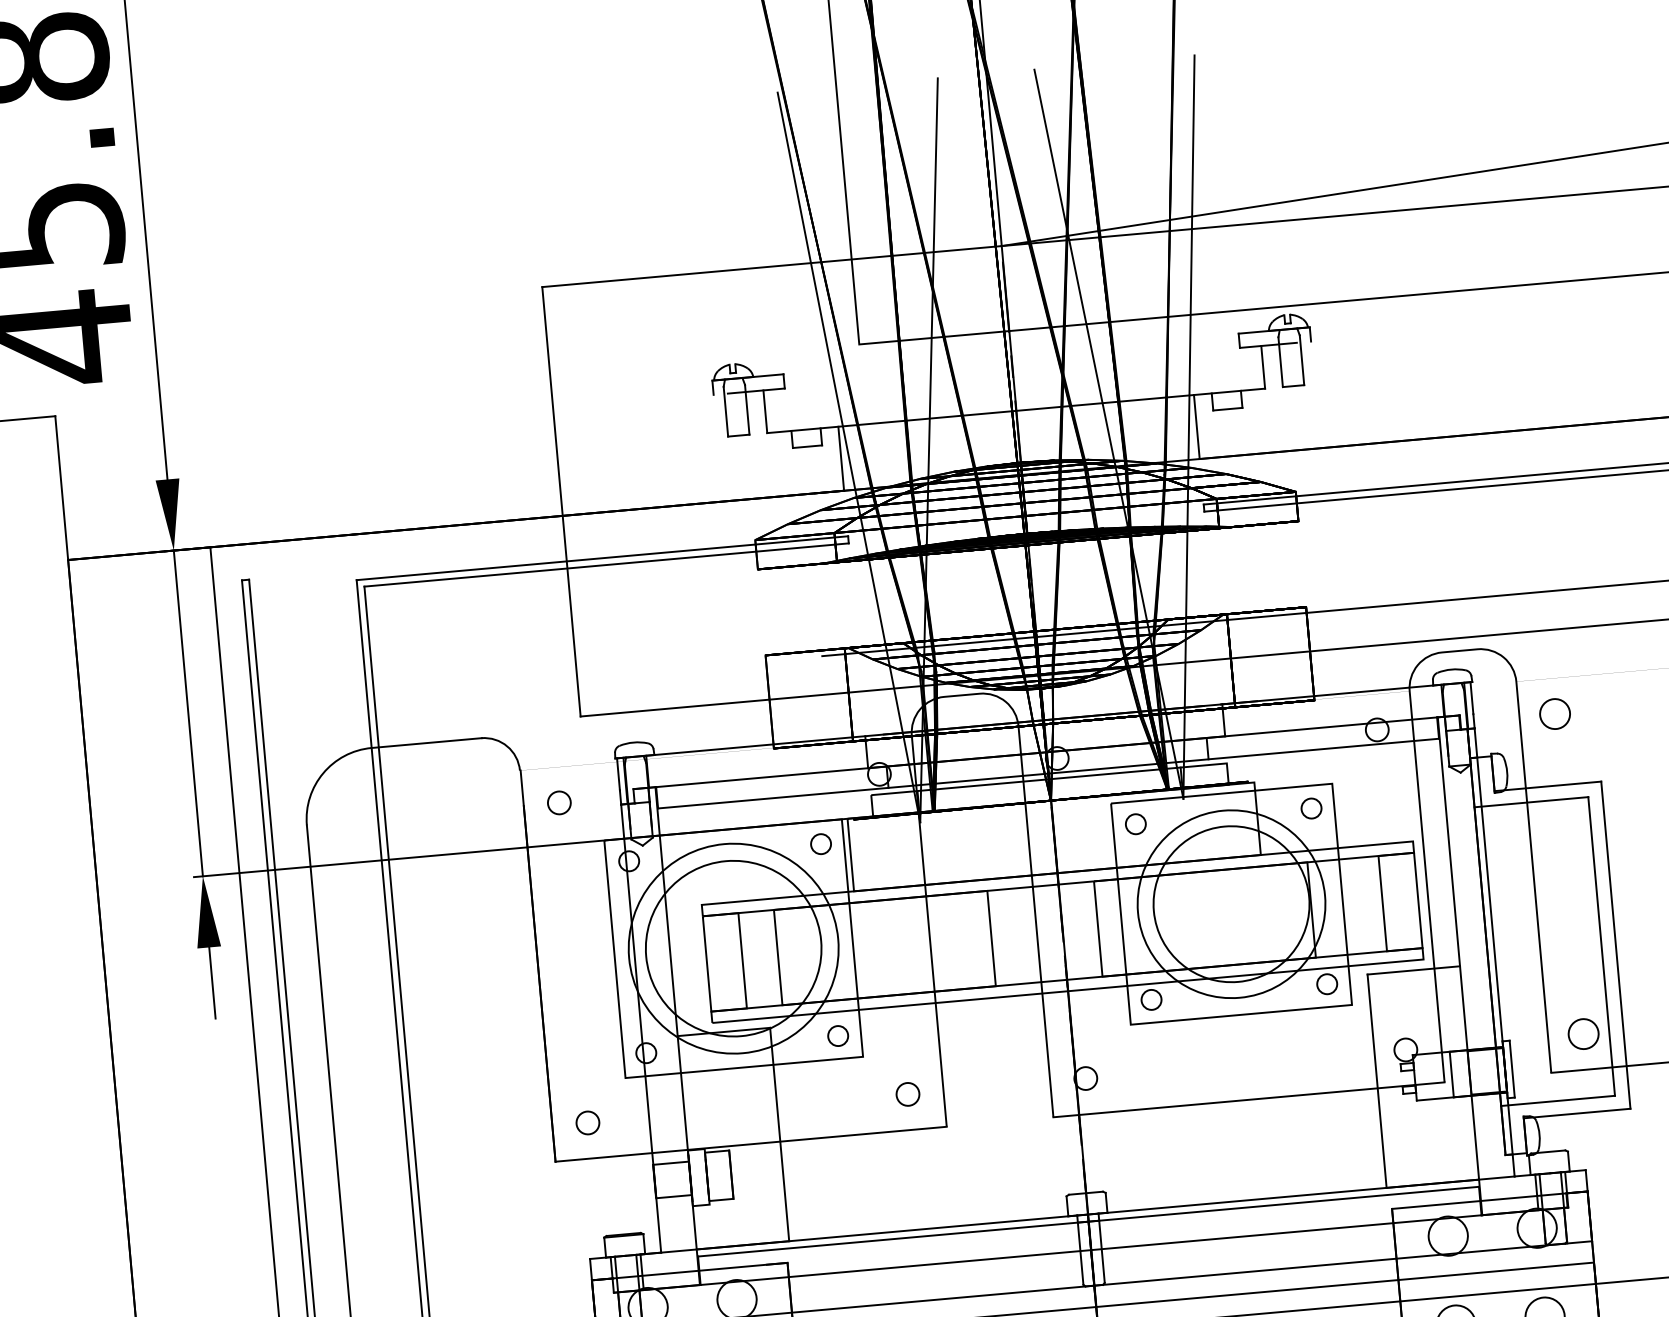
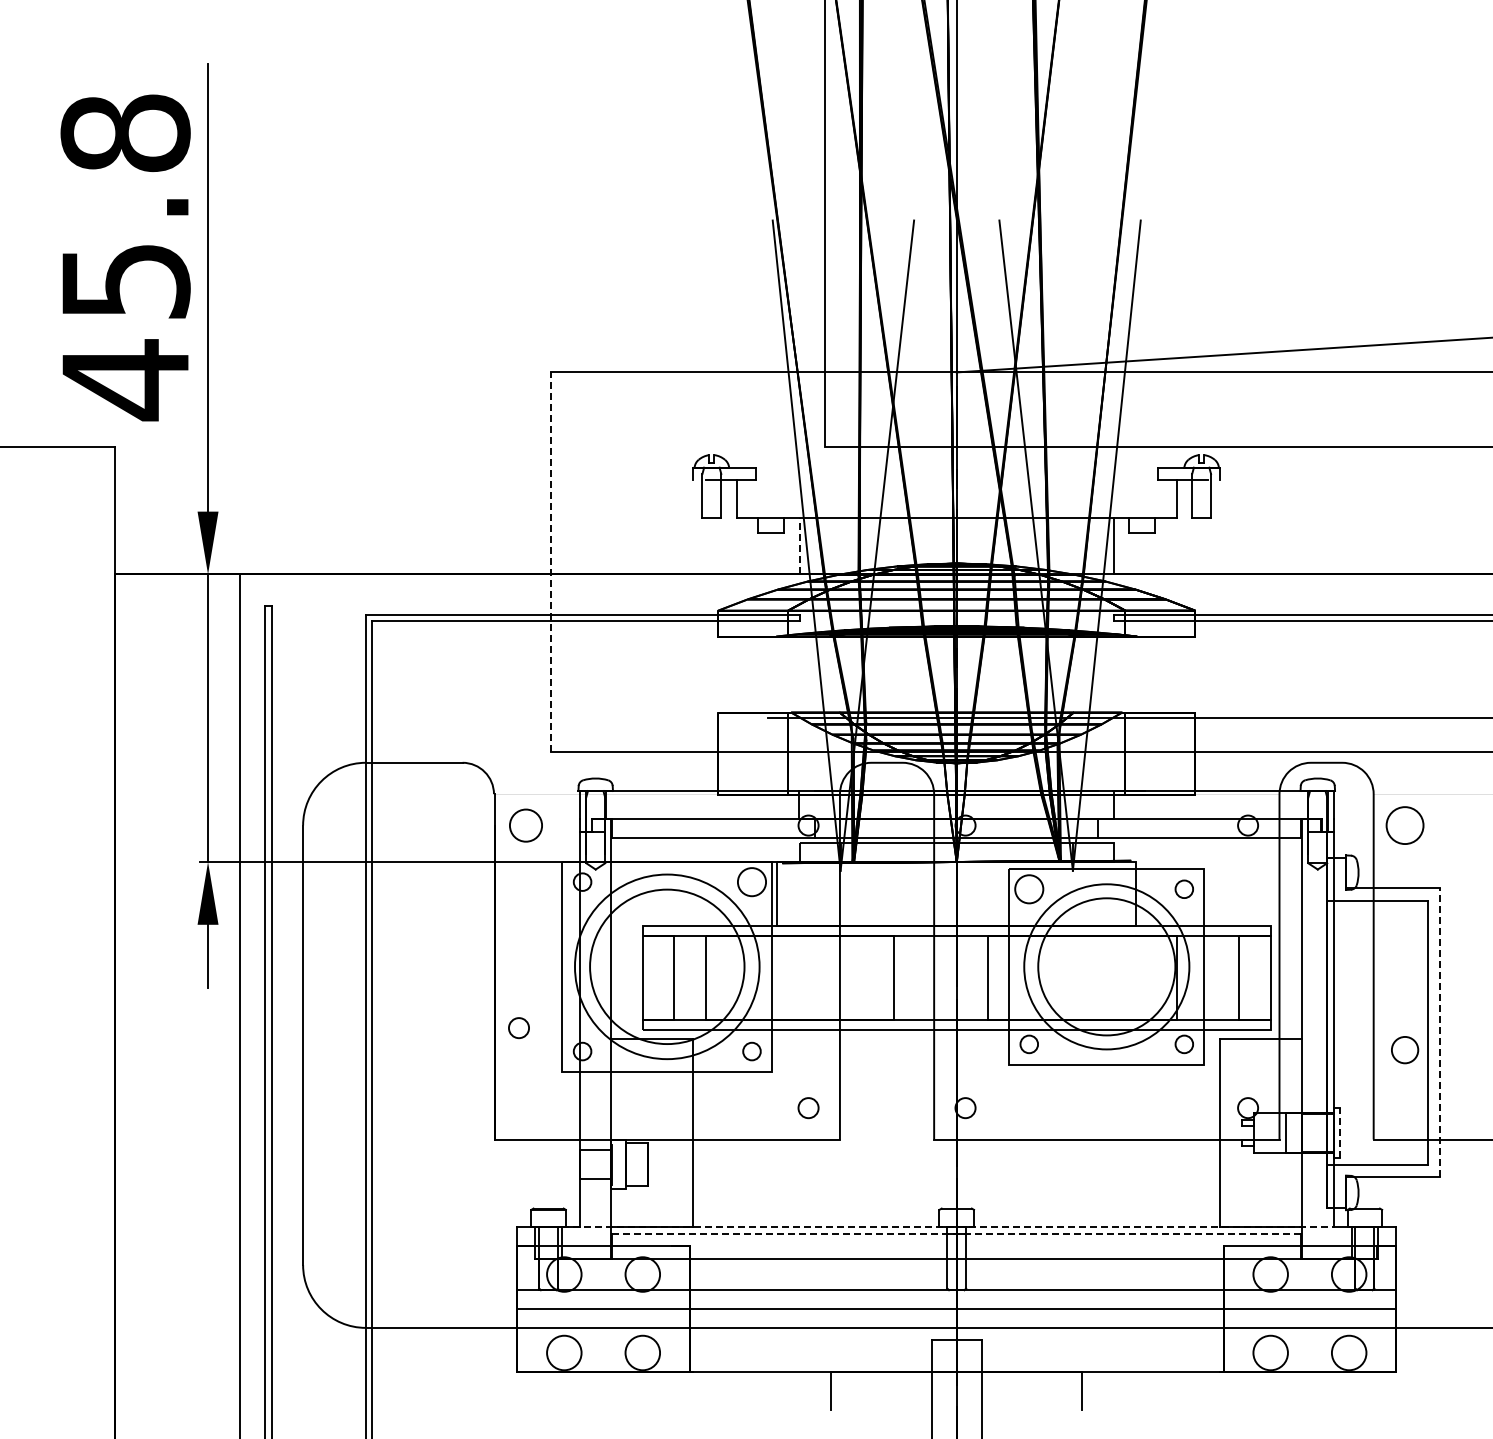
line: (840, 458) -> (799, 545), solid -> dashed
line: (561, 502) -> (551, 562), solid -> dashed
circle: (1554, 714) -> (1404, 825), size x1.4
circle: (558, 802) -> (525, 825), size x1.6
circle: (1136, 824) -> (1029, 889), size x1.6
circle: (820, 843) -> (751, 881), size x1.6
line: (1616, 944) -> (1440, 1032), solid -> dashed
circle: (1584, 1034) -> (1405, 1050), moved
line: (1511, 1068) -> (1339, 1132), solid -> dashed
circle: (587, 1123) -> (518, 1028), moved
line: (1077, 1215) -> (947, 1227), solid -> dashed
line: (1088, 1221) -> (956, 1233), solid -> dashed

